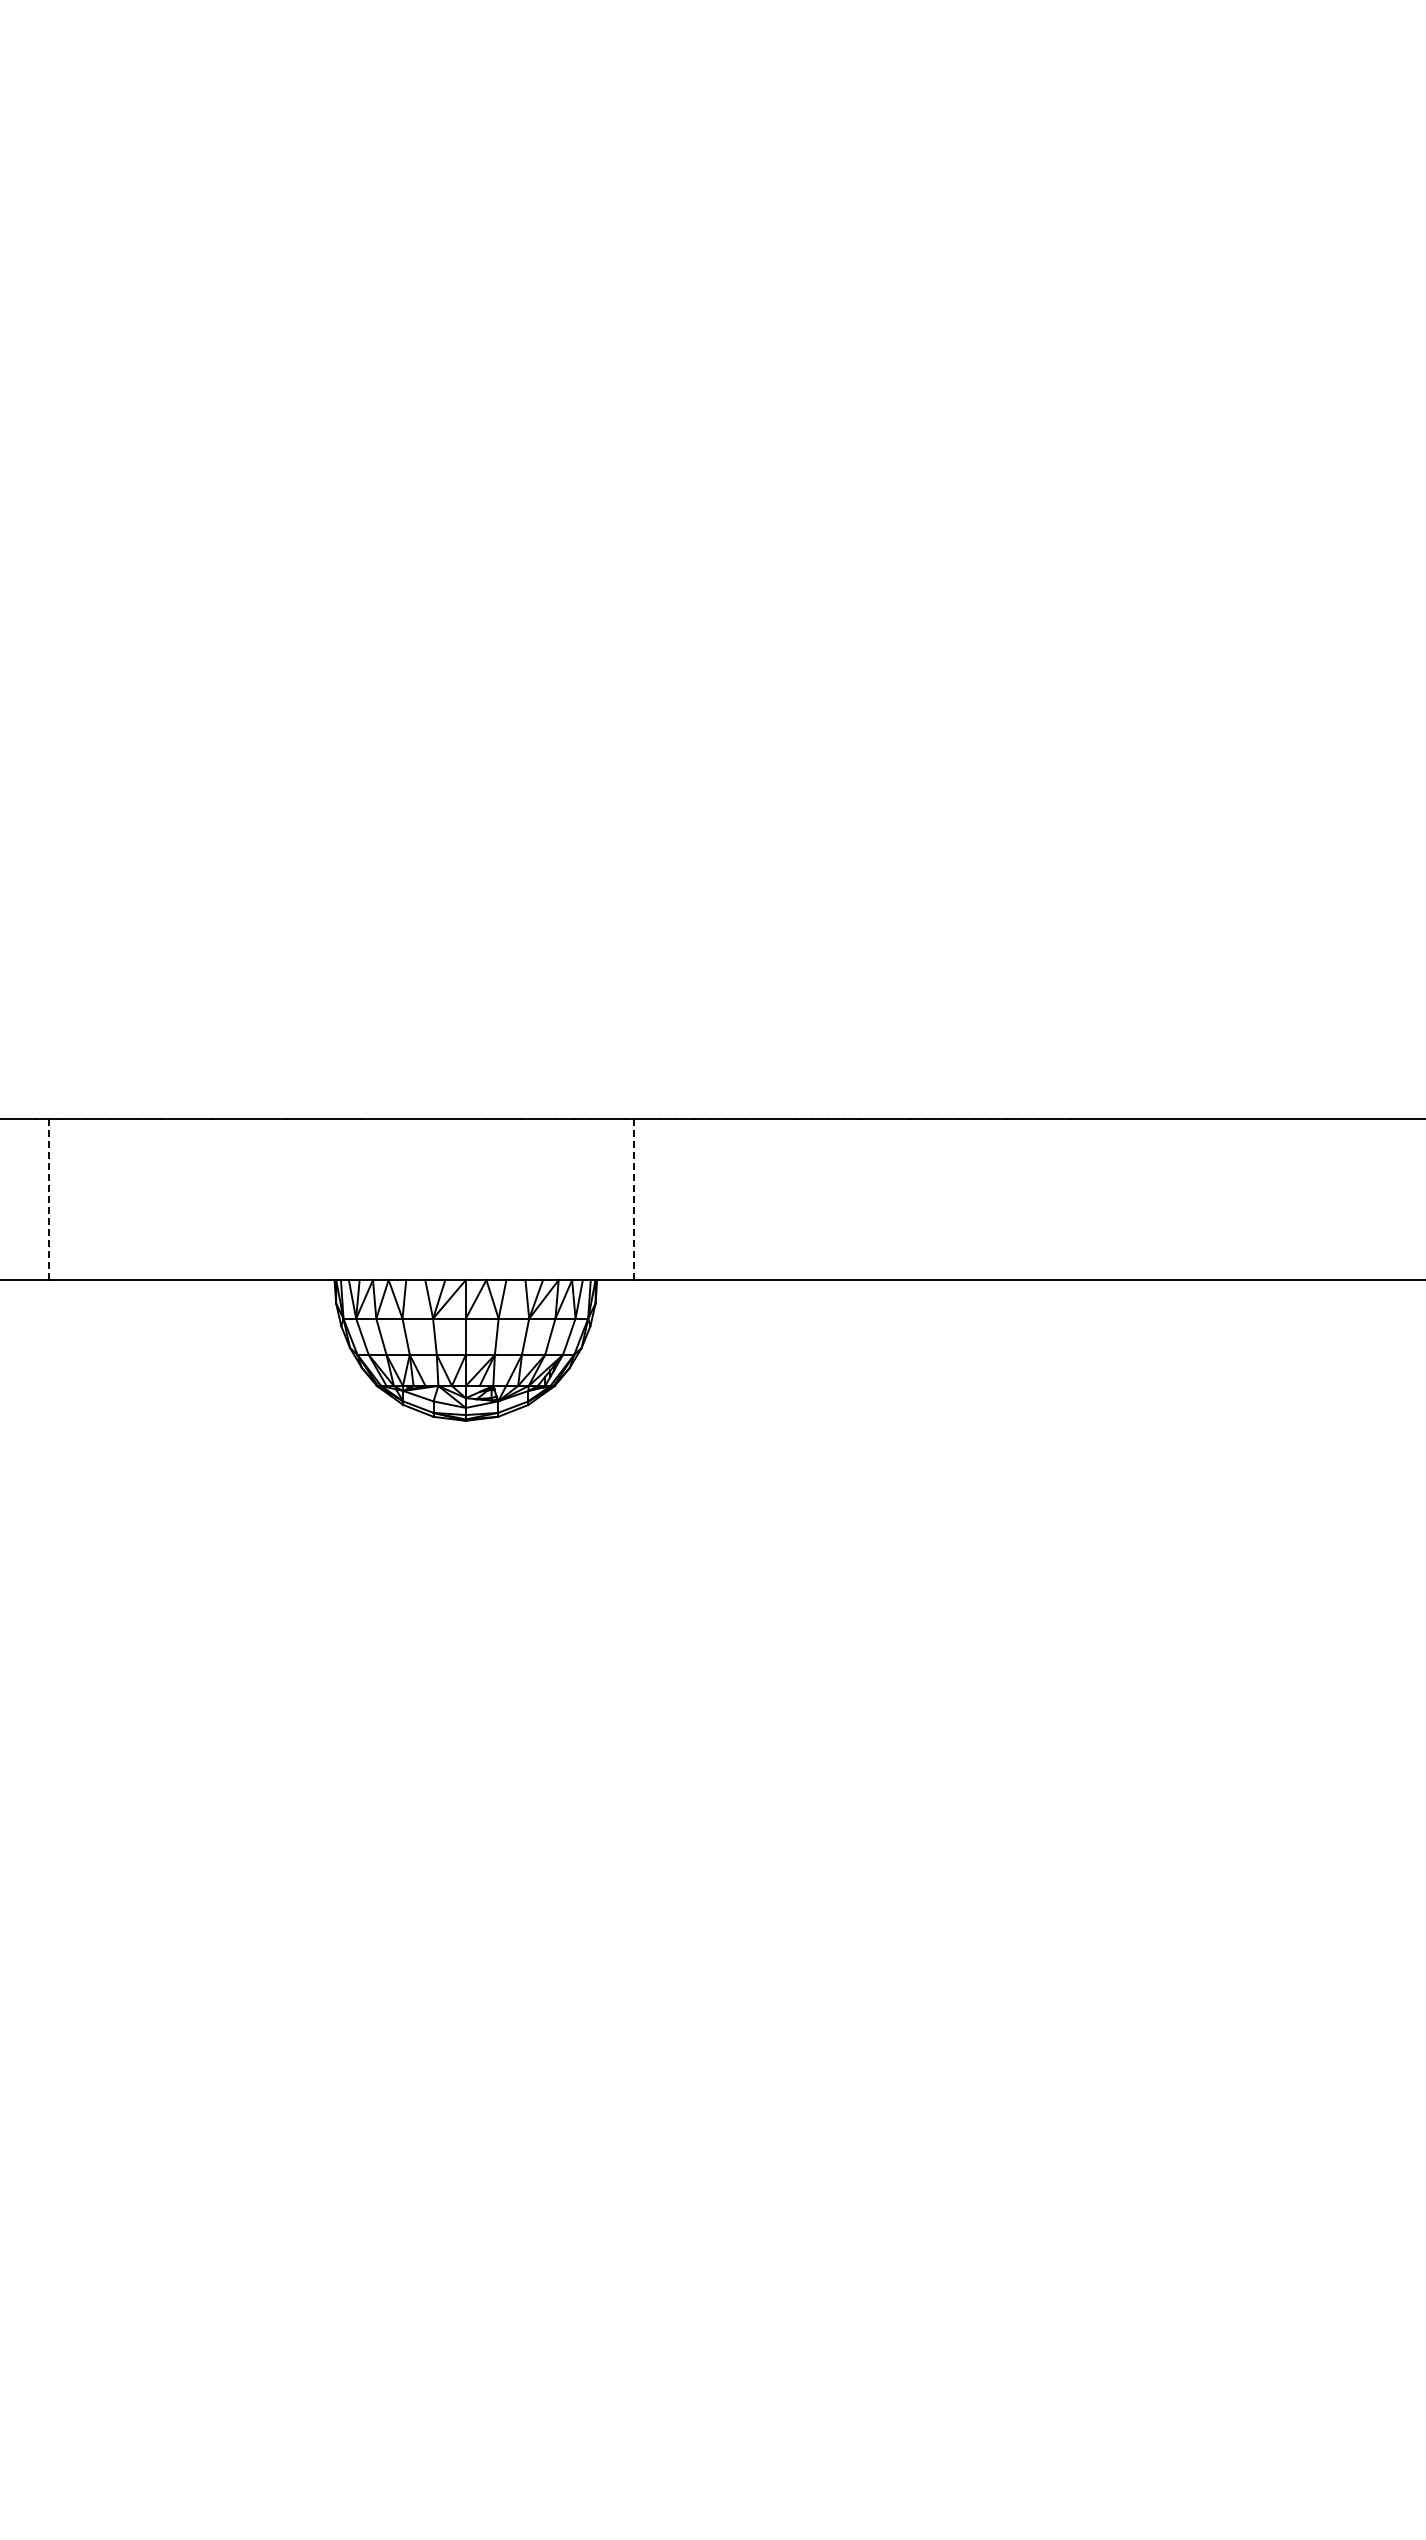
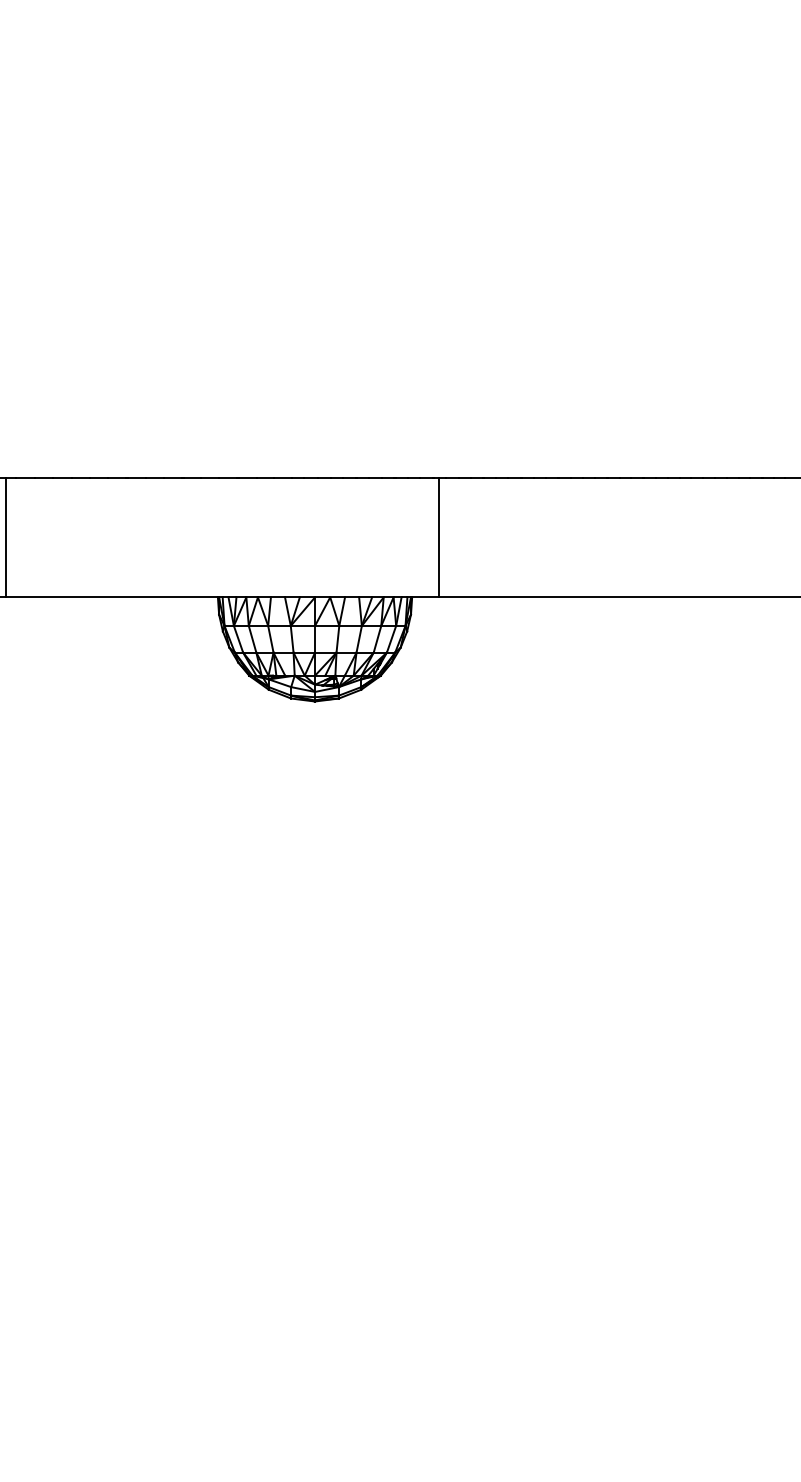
line: (48, 1200) -> (6, 538), dashed -> solid
line: (633, 1200) -> (439, 538), dashed -> solid

